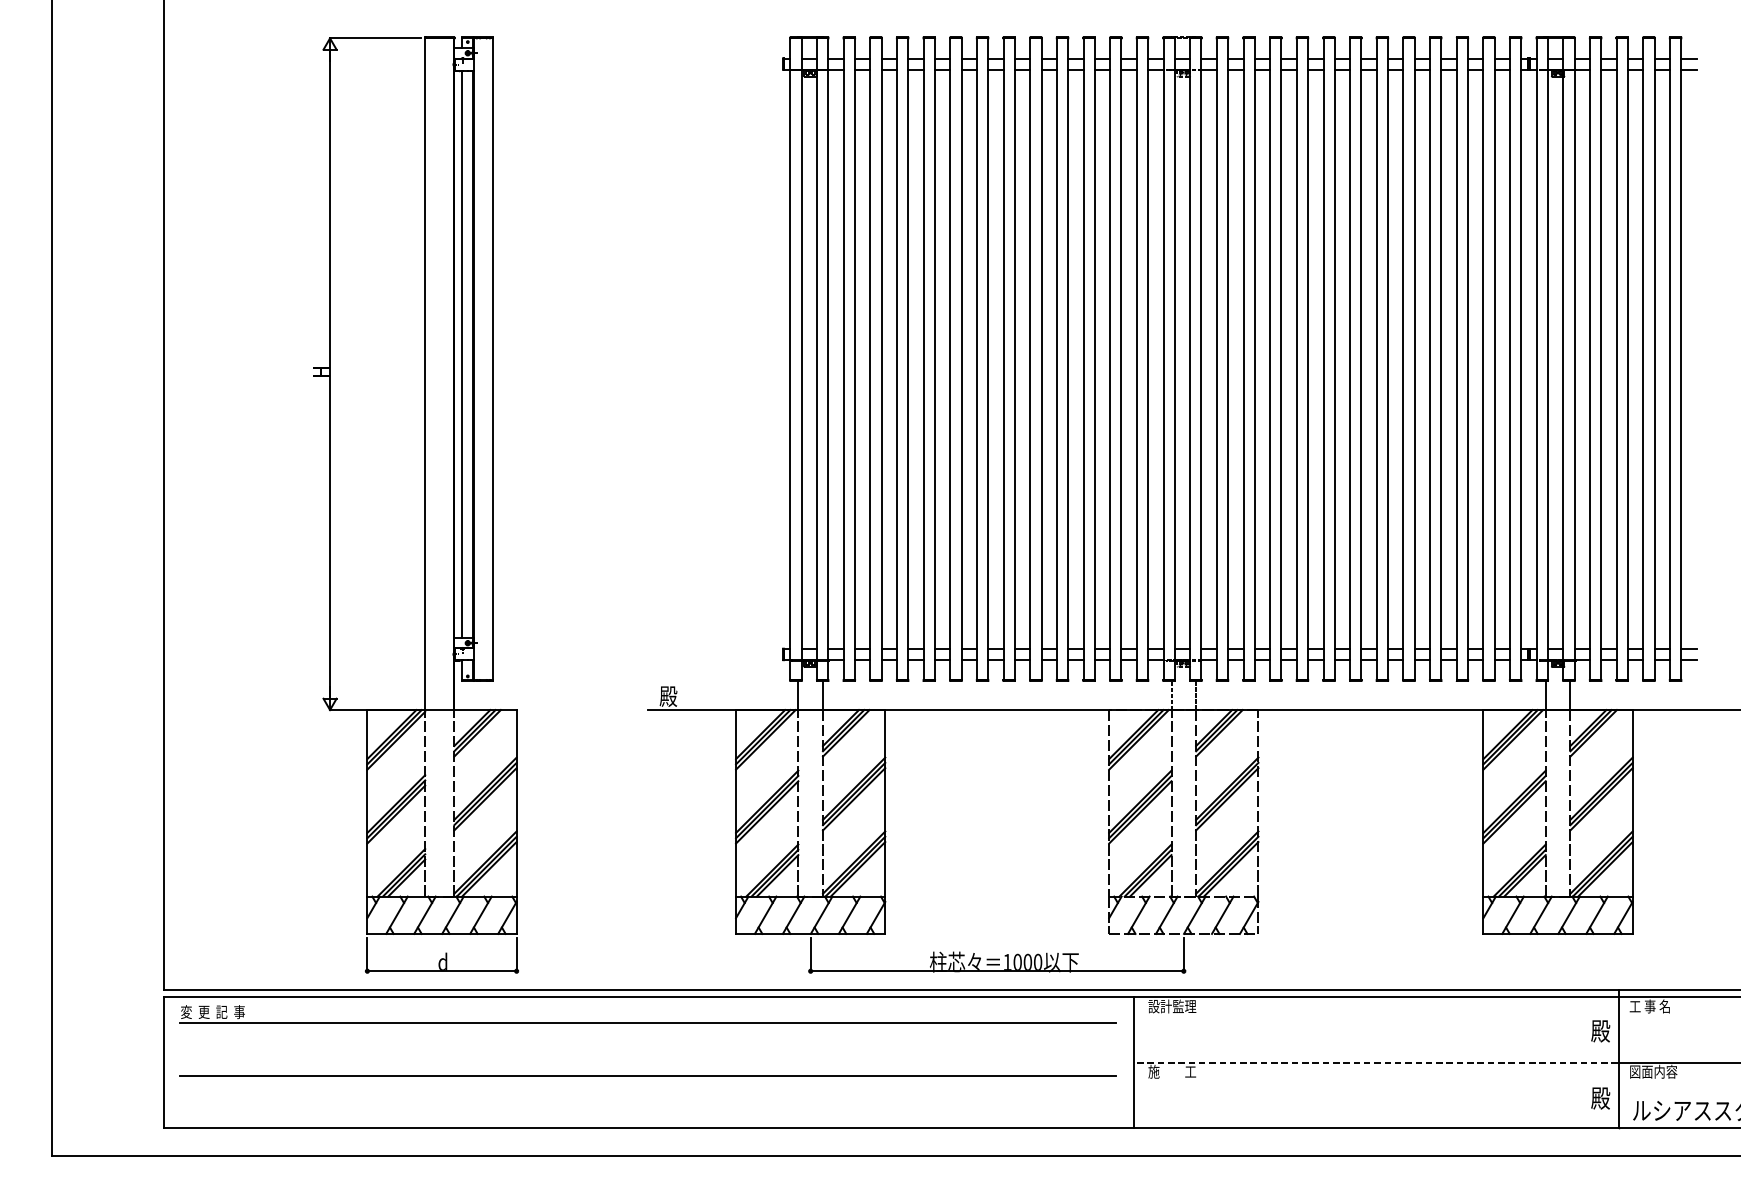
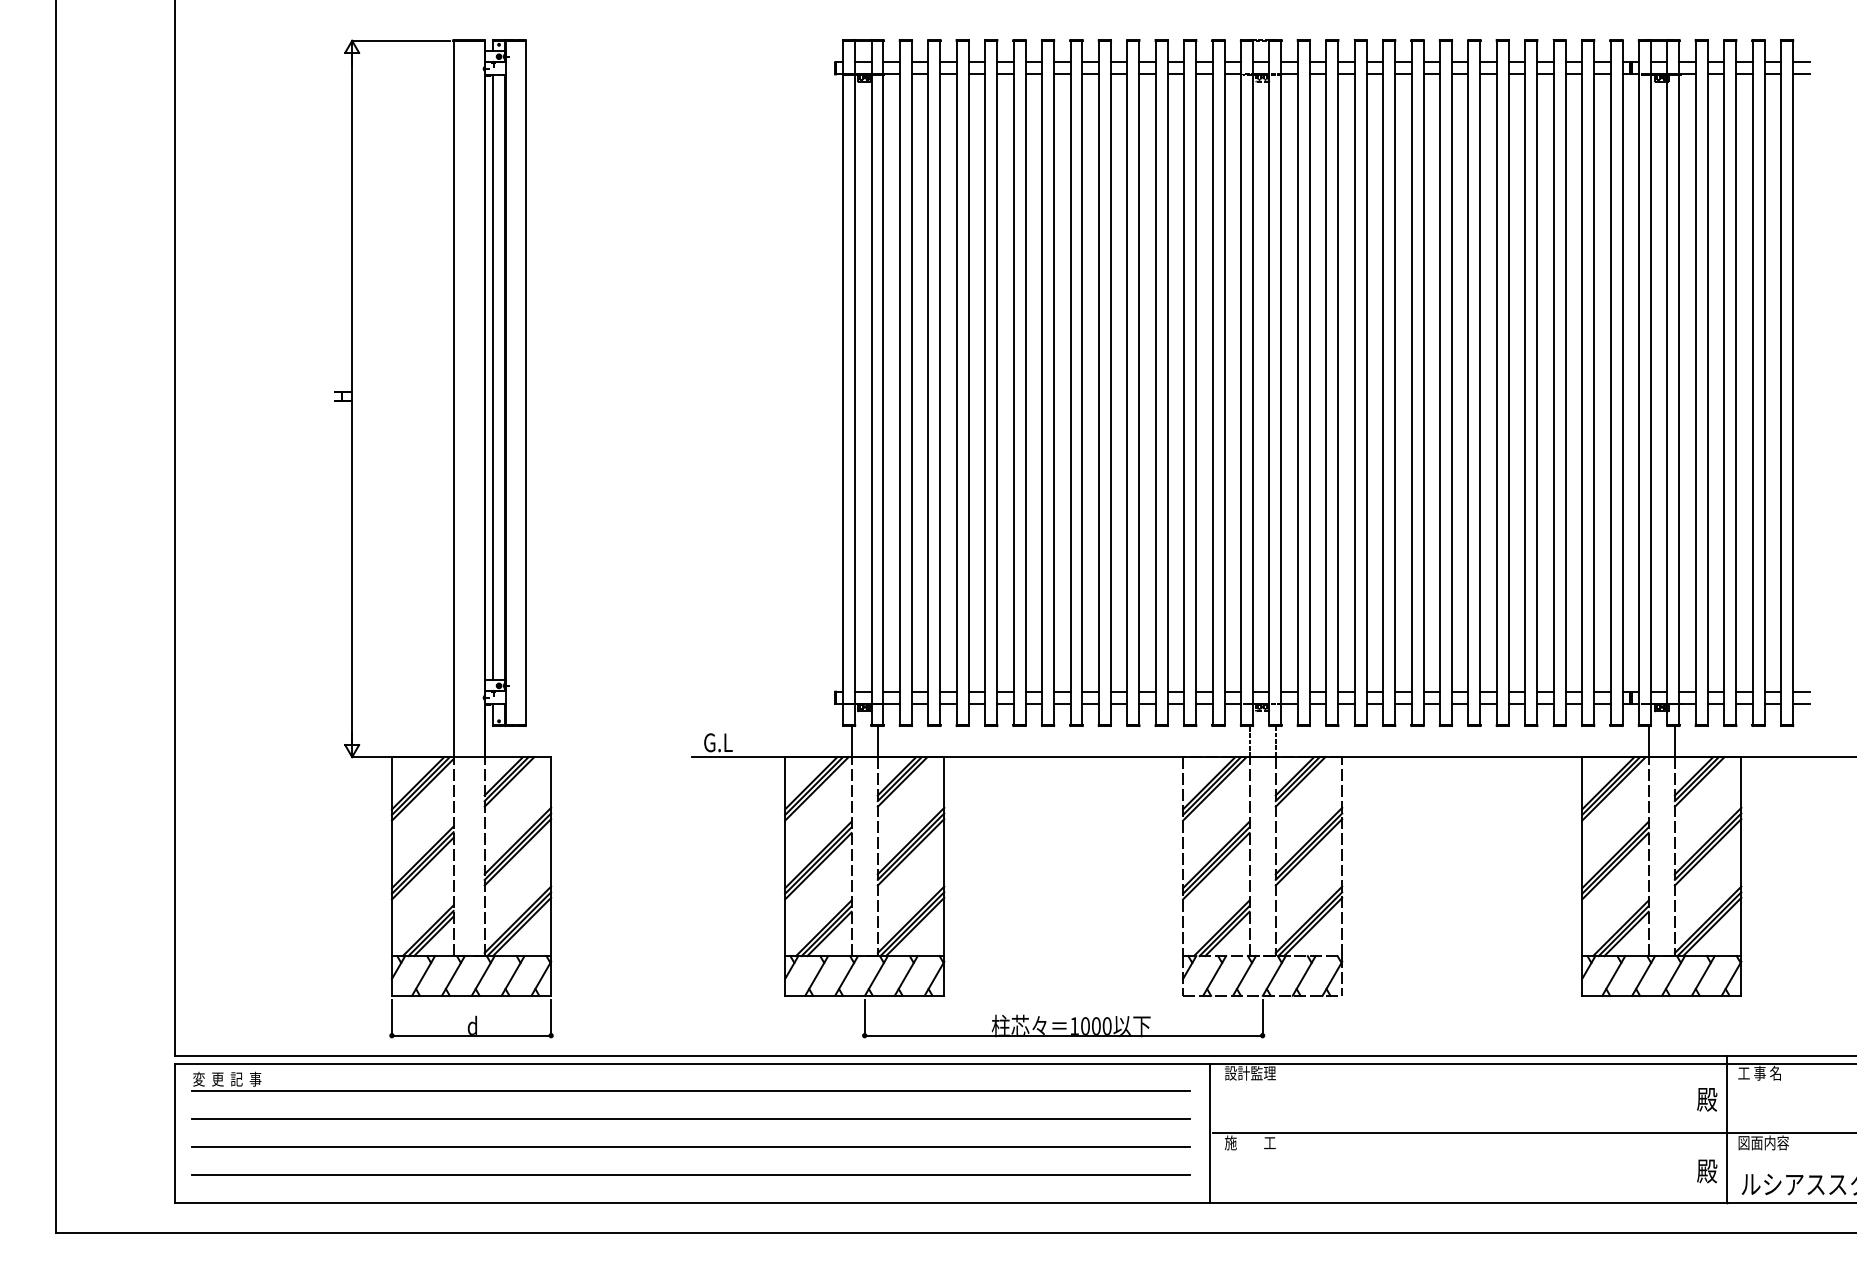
text: (672, 696) -> (717, 742), 殿 -> G.L
line: (647, 1049) -> (690, 1119), added
line: (1378, 1062) -> (1470, 1133), dashed -> solid
line: (647, 1101) -> (690, 1174), added

